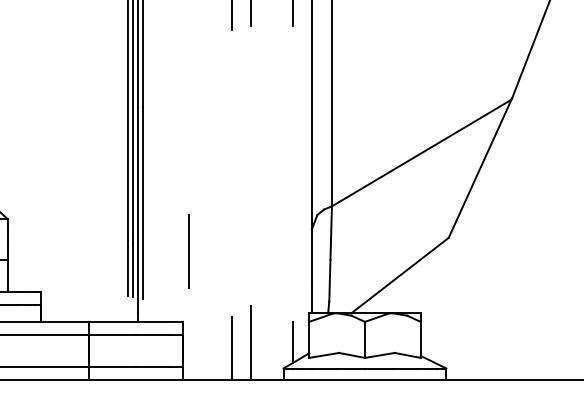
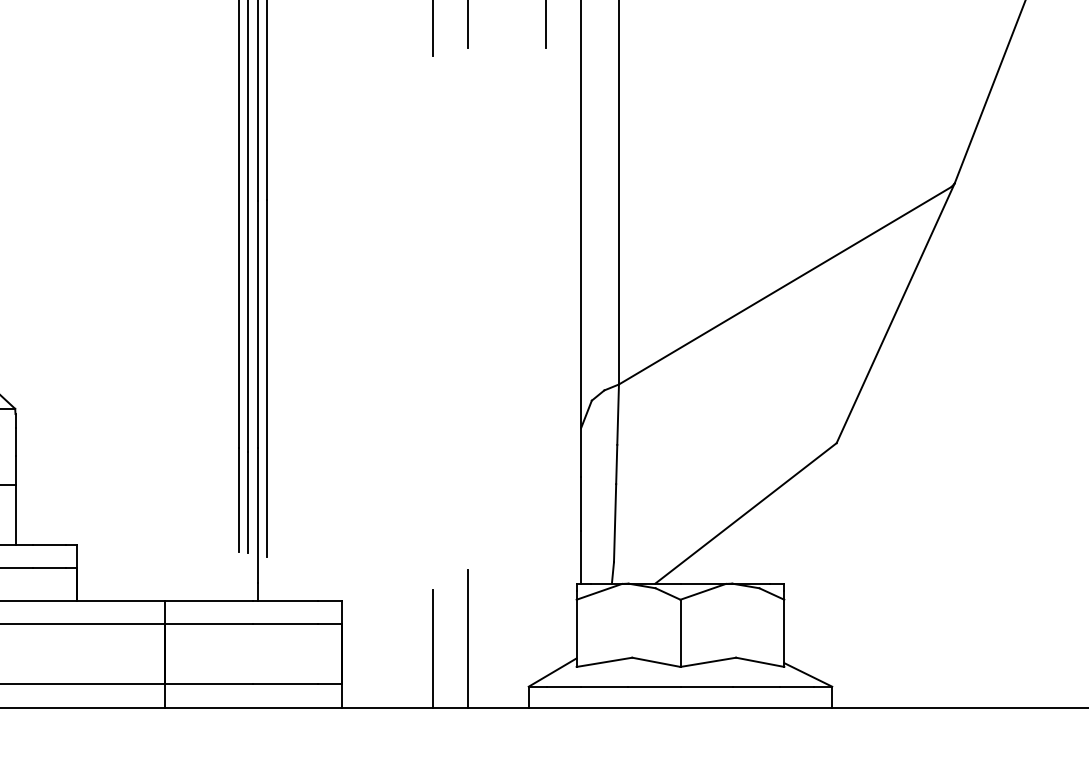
line: (188, 251) -> (351, 468), removed
line: (293, 341) -> (547, 636), removed

